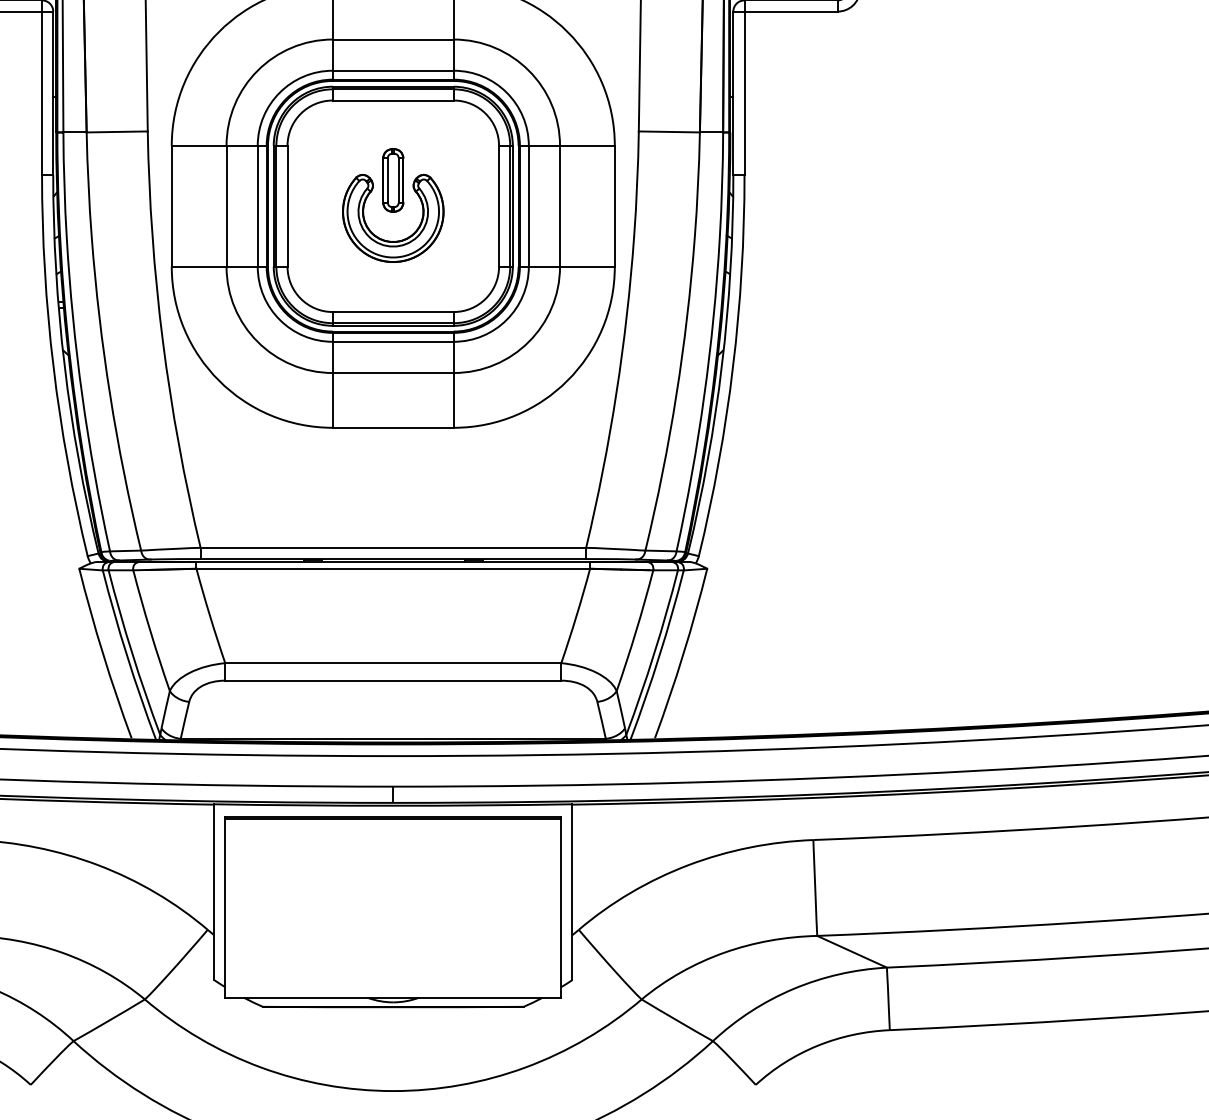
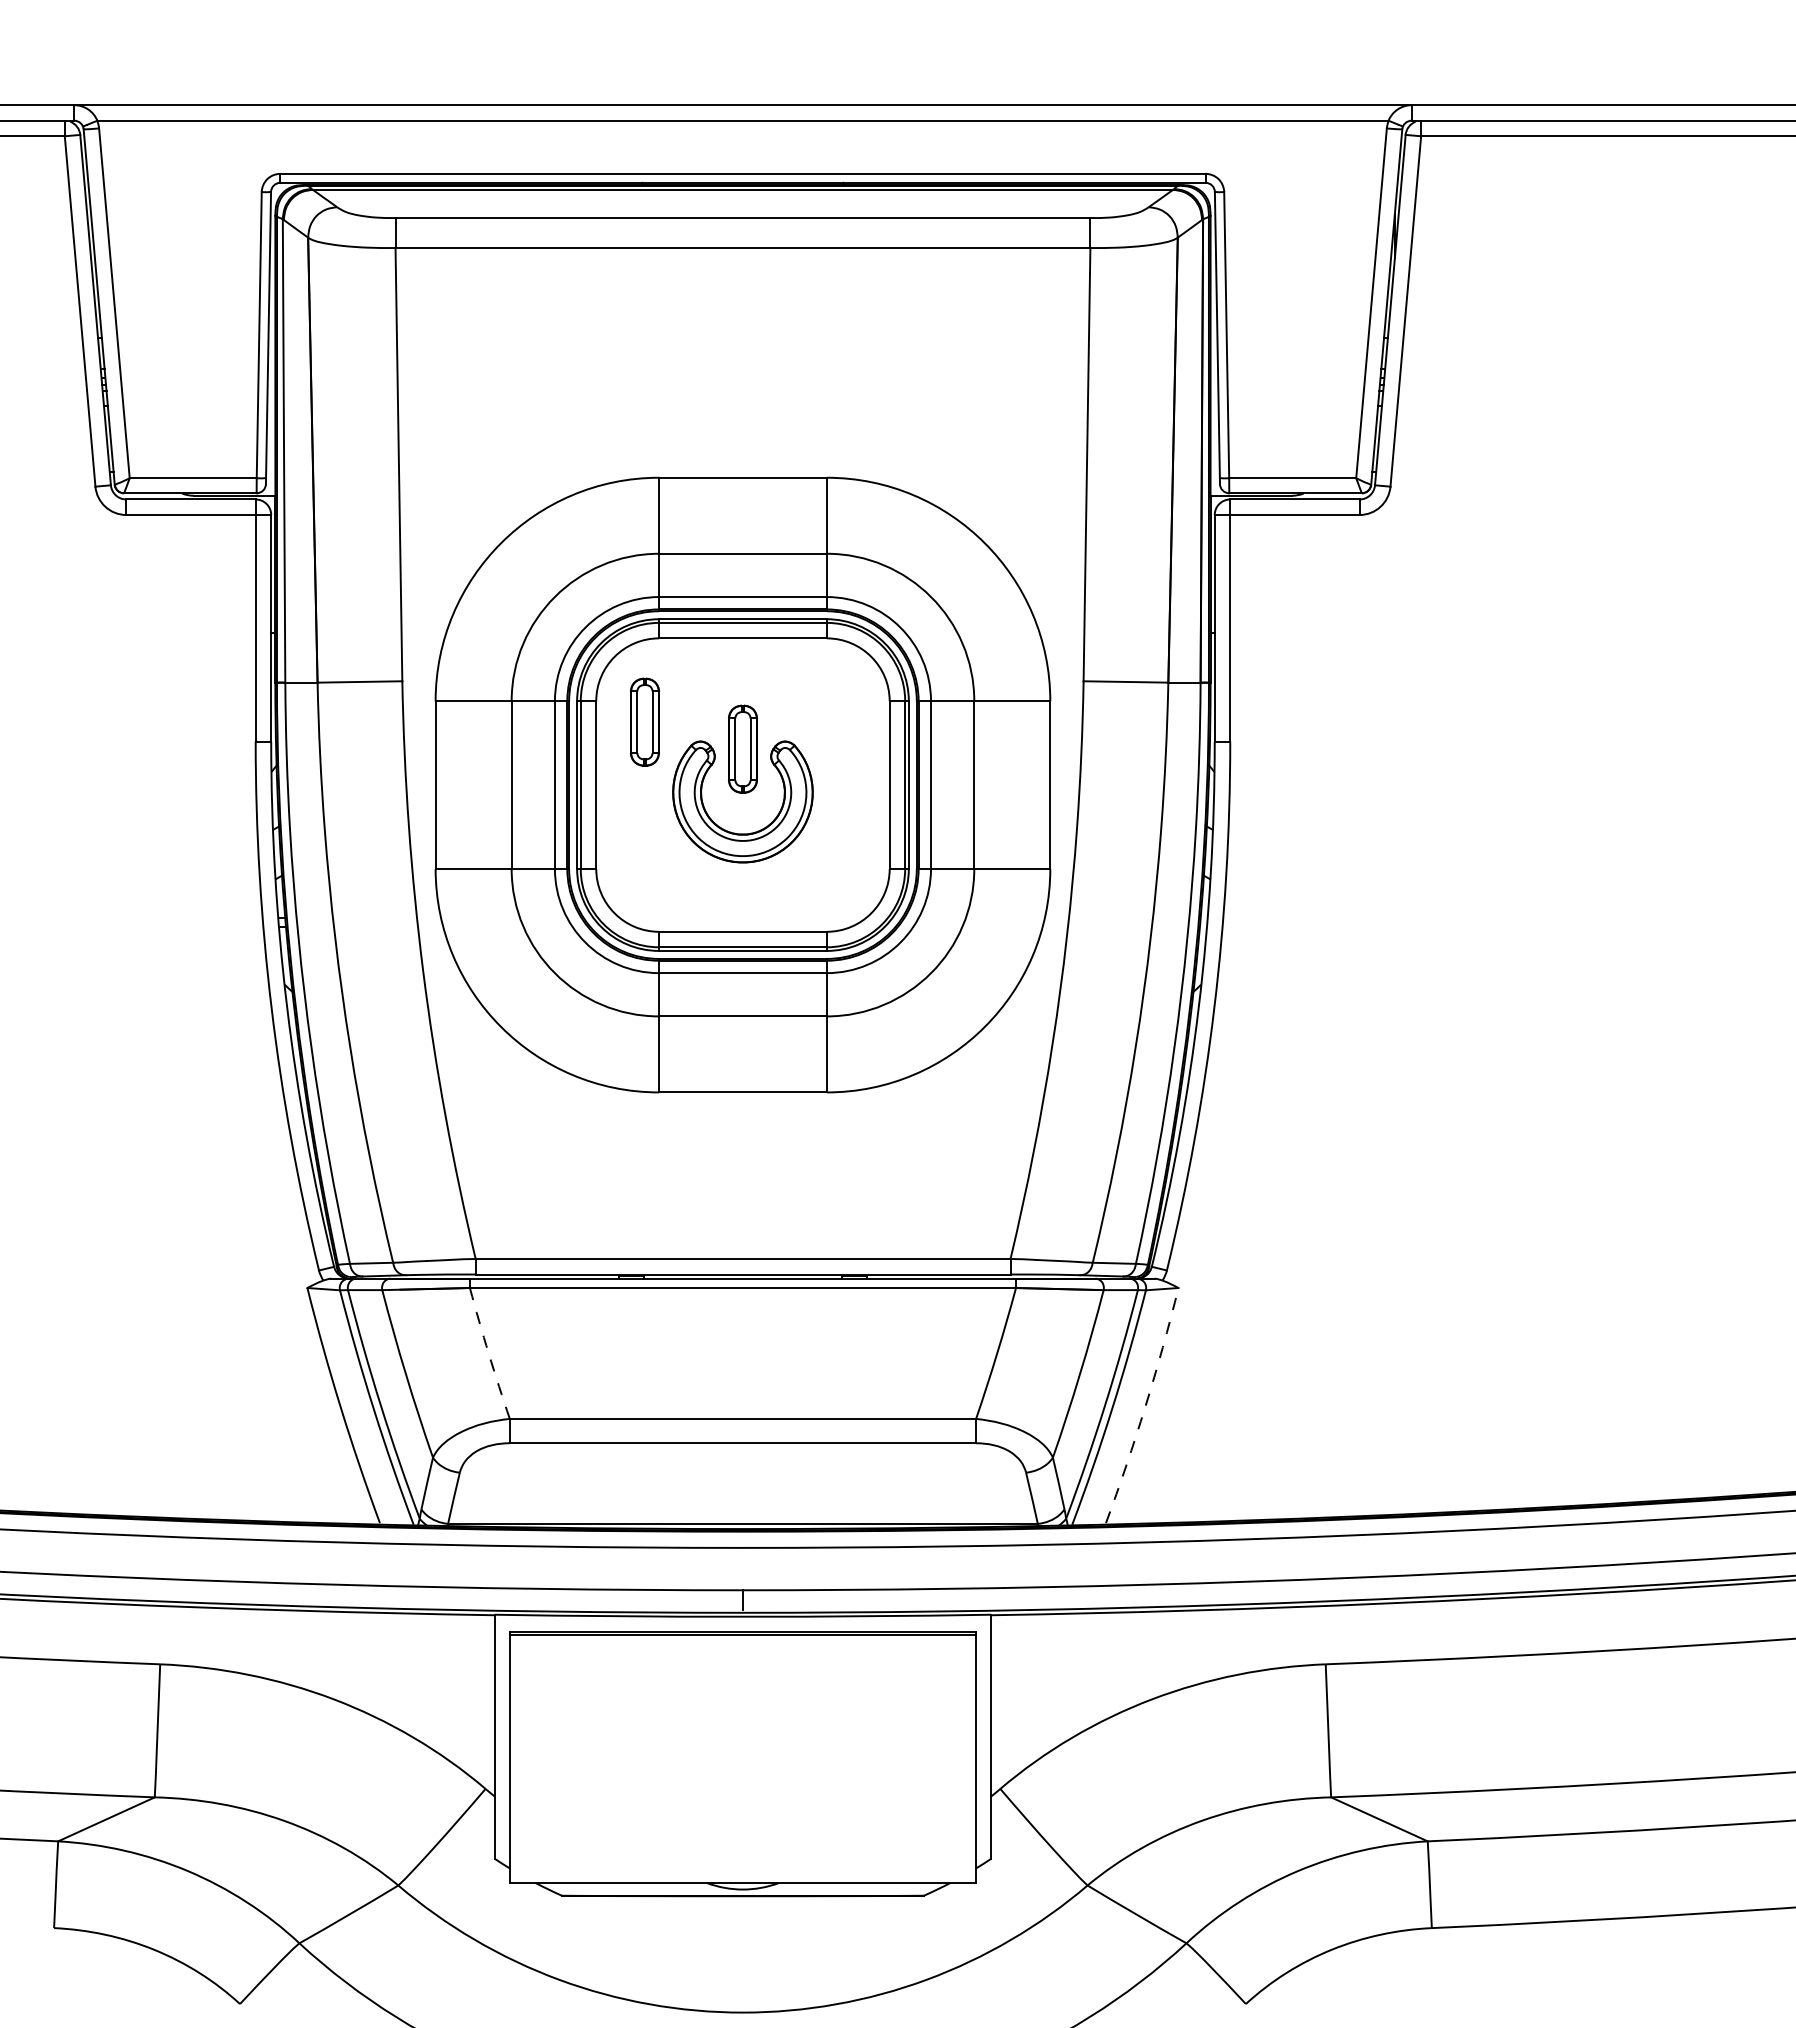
part: (322, 160) -> (644, 721), added
arc: (209, 615) -> (488, 1353), solid -> dashed
arc: (683, 654) -> (1145, 1406), solid -> dashed

